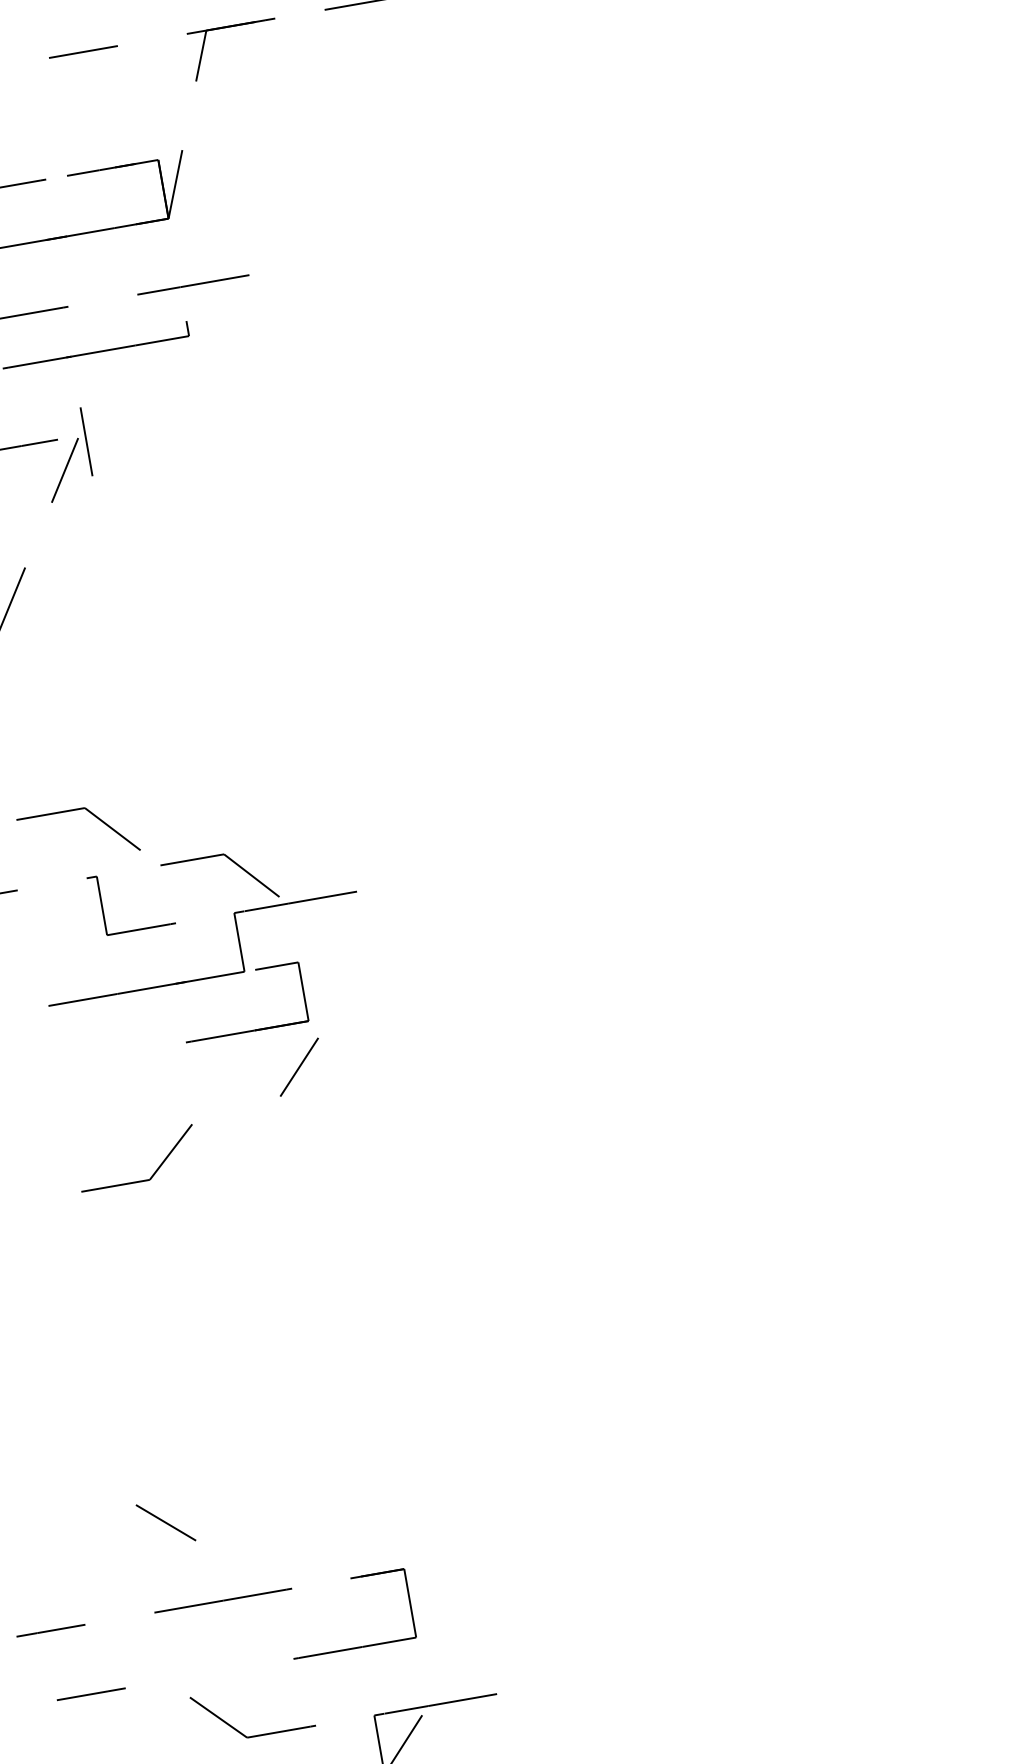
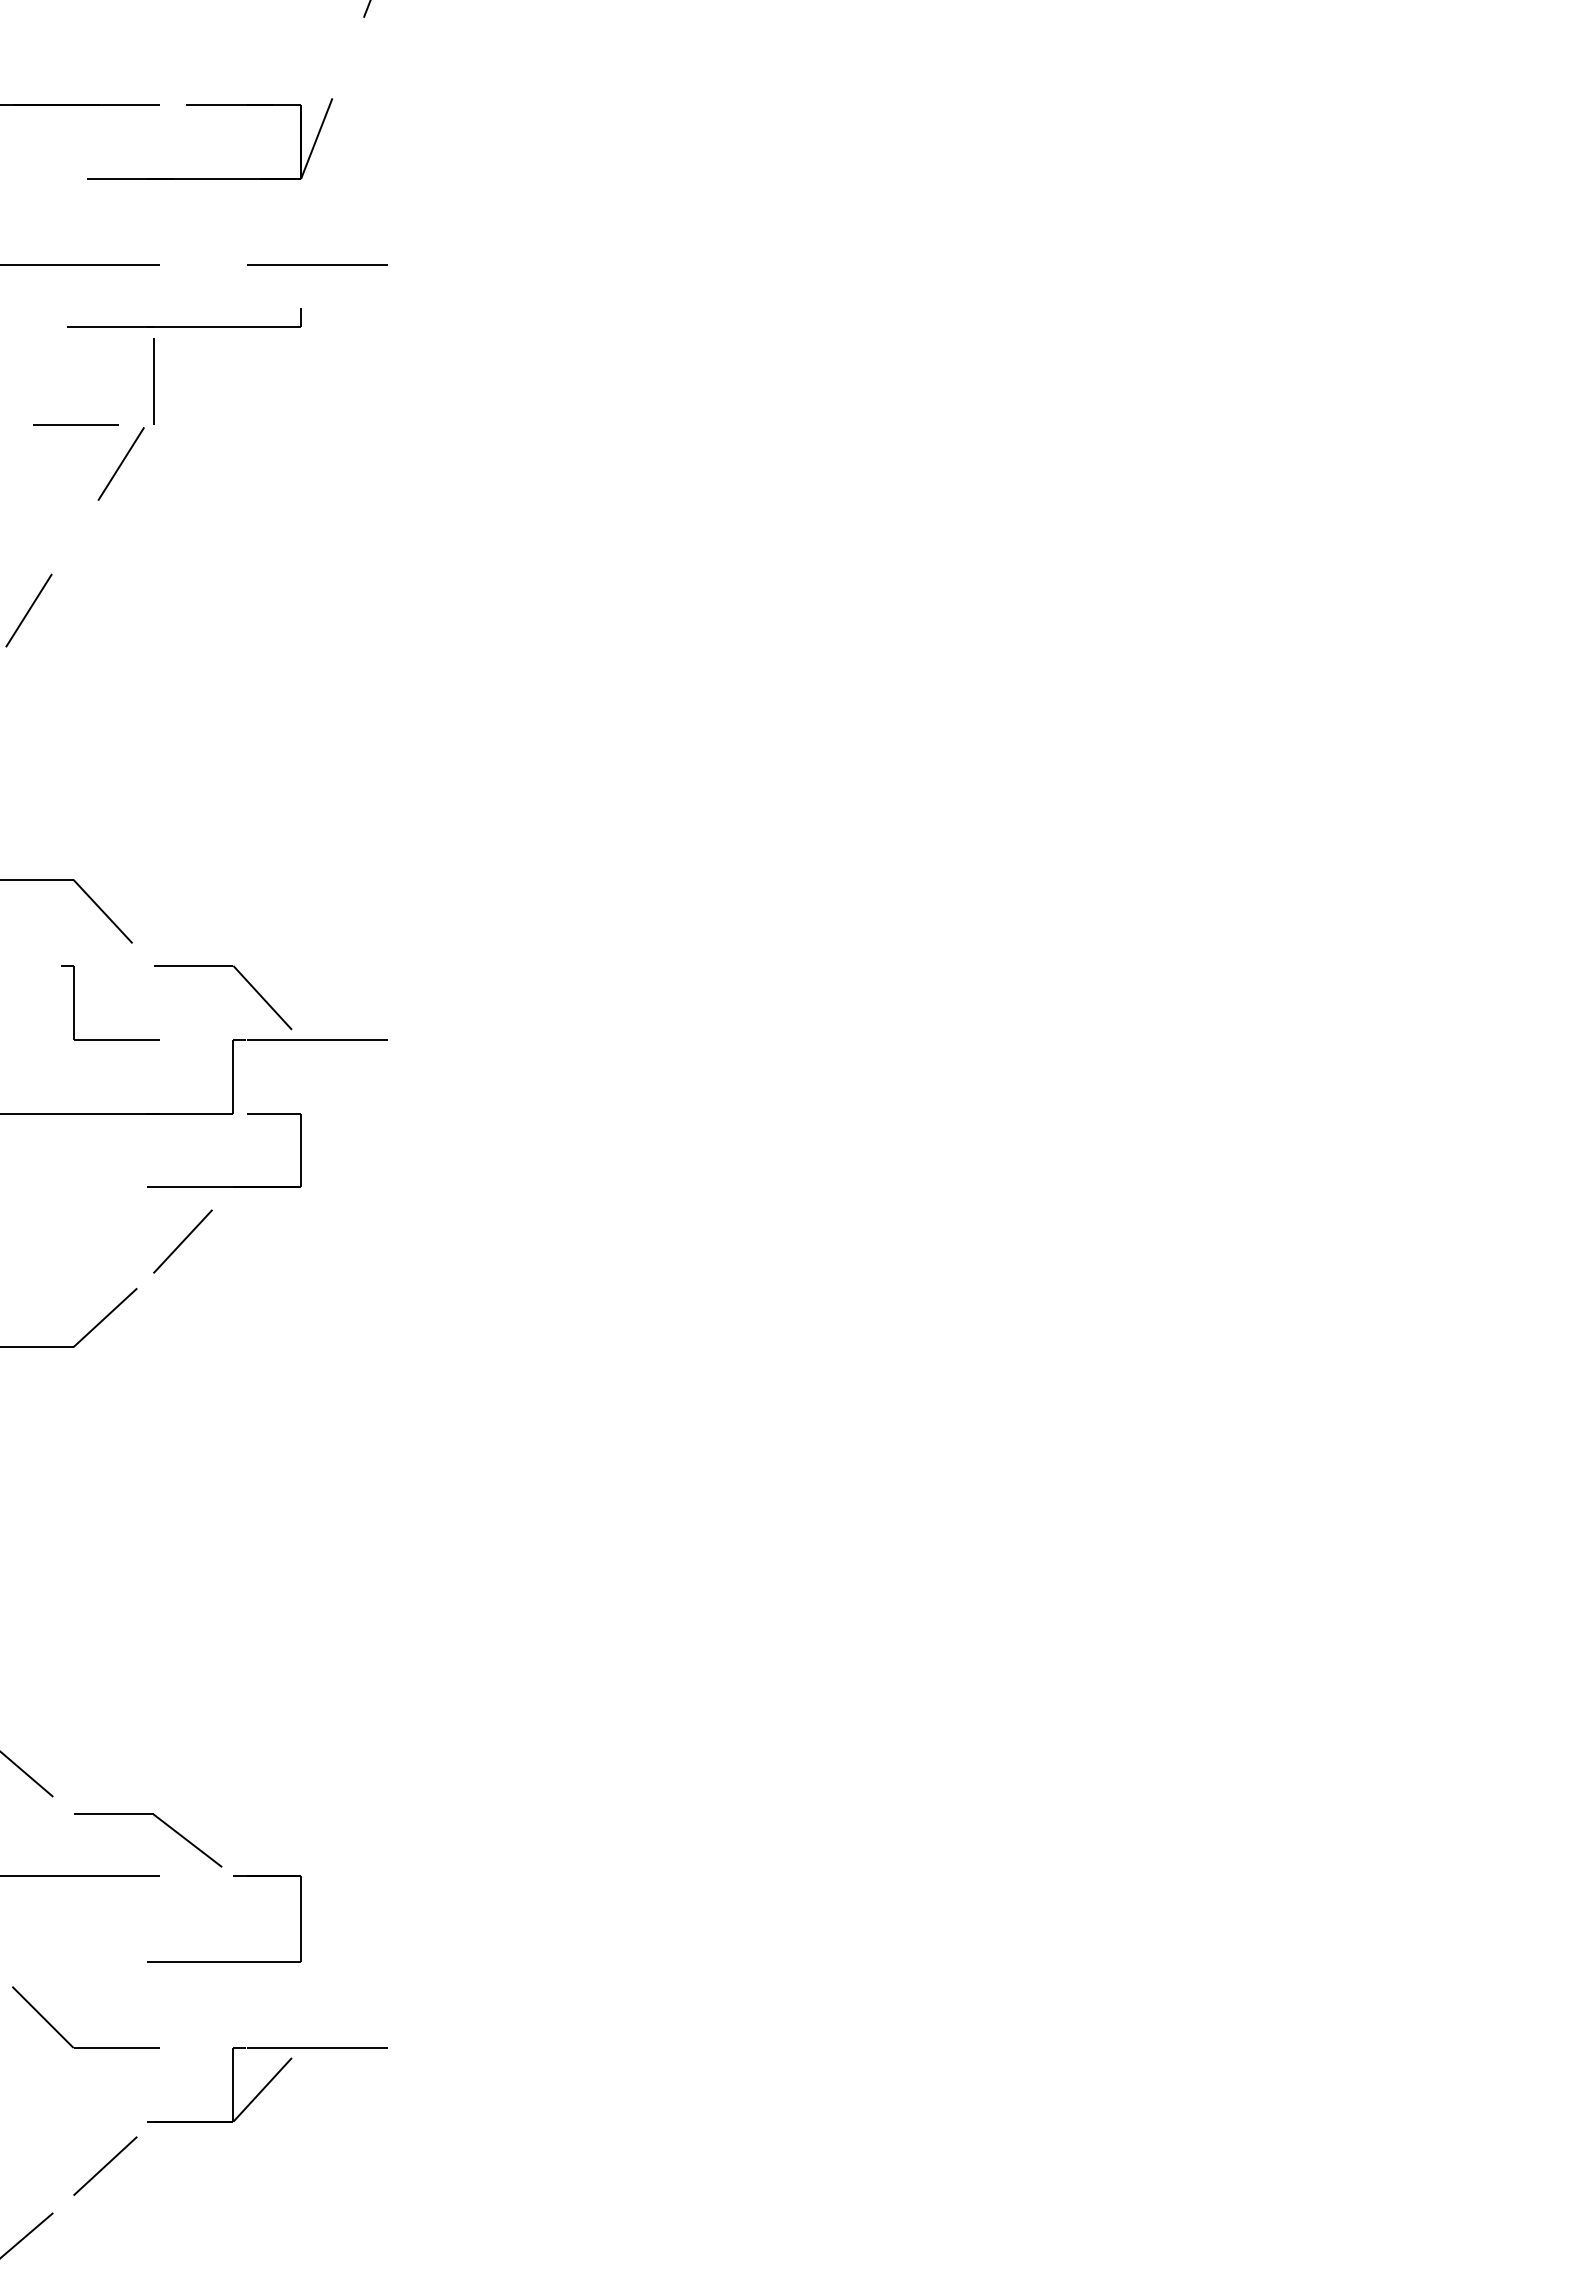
line: (86, 441) -> (153, 381), moved
line: (299, 1067) -> (182, 1241), moved
part: (287, 1546) -> (163, 1823), added

